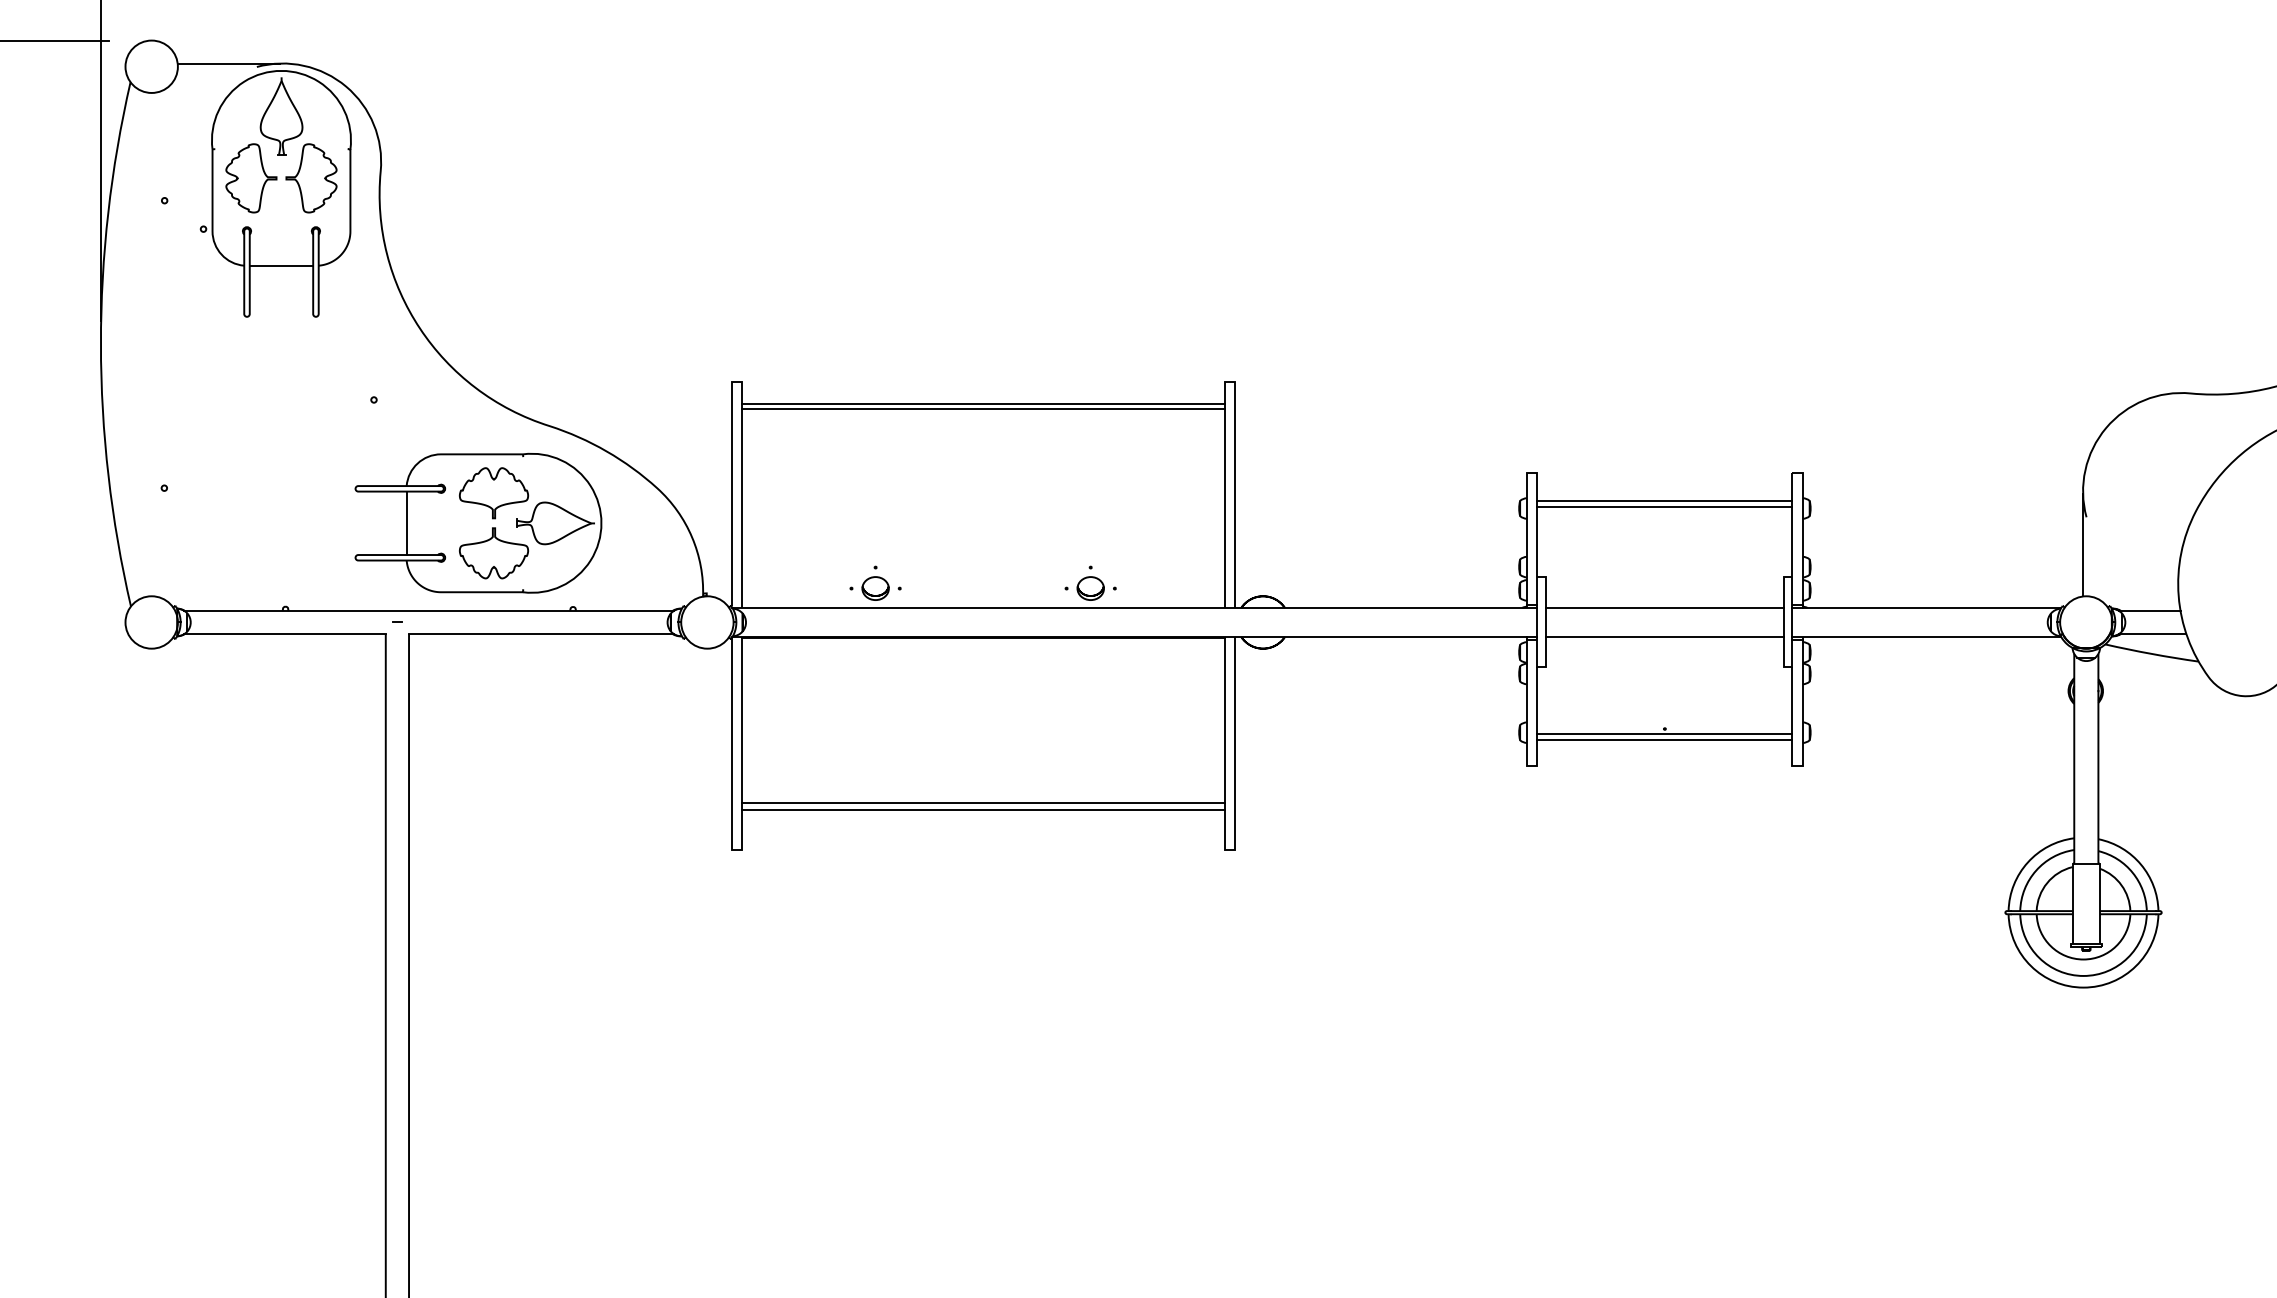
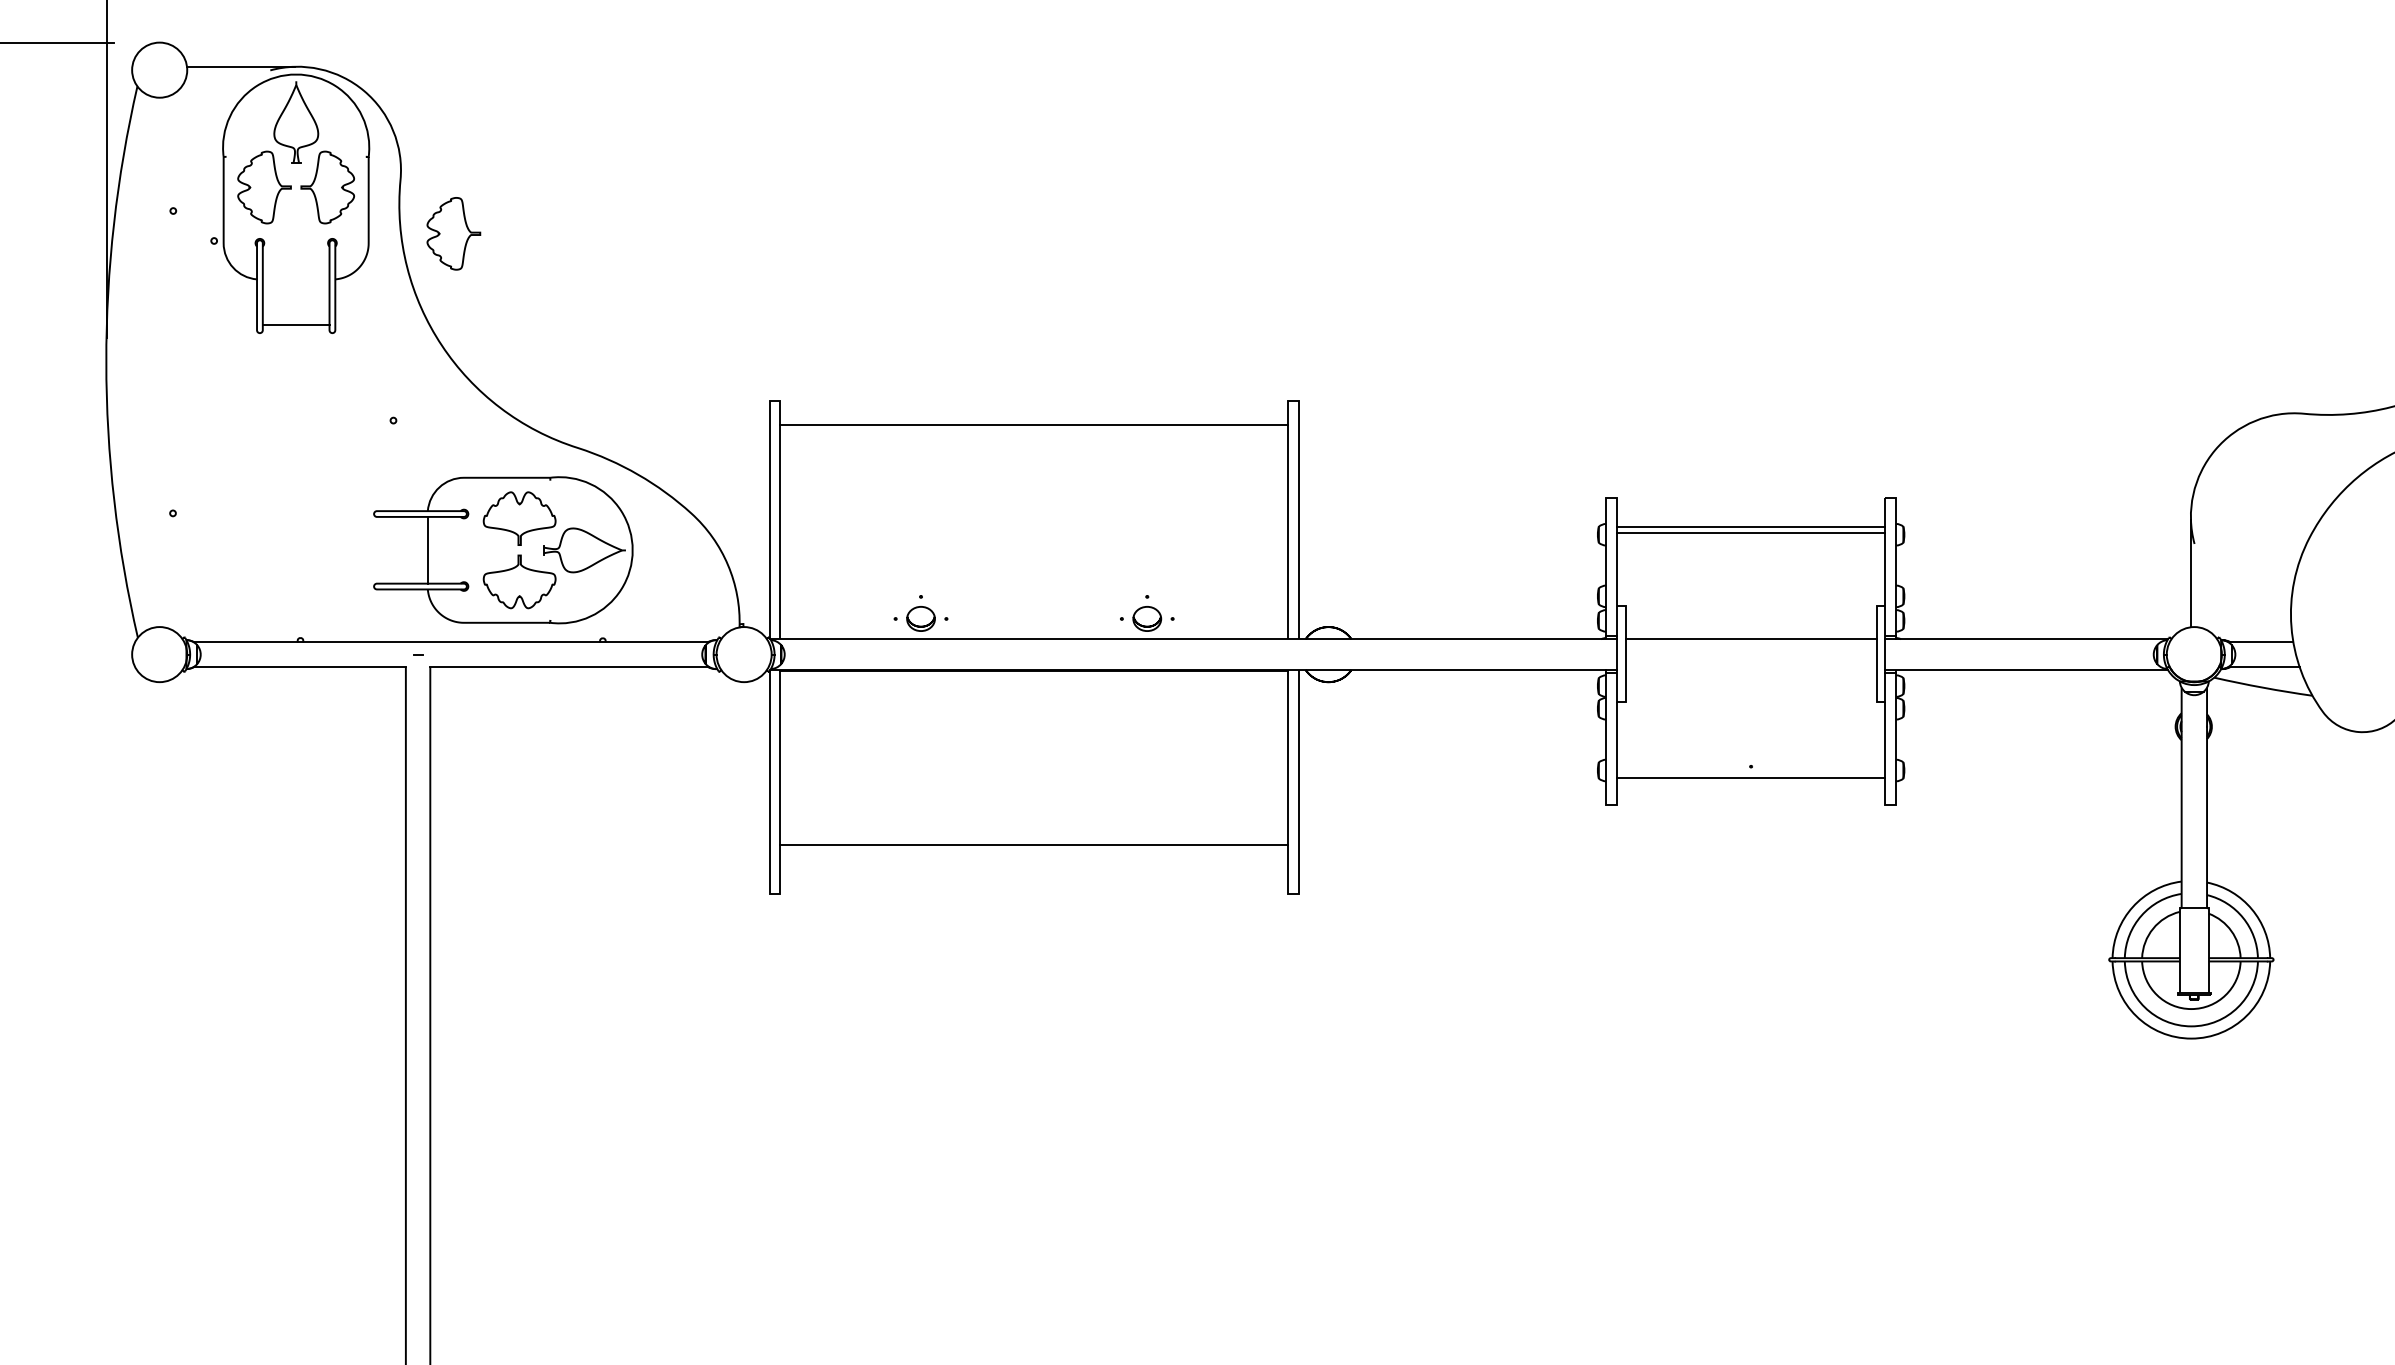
part: (431, 222) -> (453, 233), added
line: (281, 265) -> (296, 324), moved
line: (982, 408) -> (1033, 429), removed
line: (1664, 637) -> (1750, 670), removed
line: (1664, 734) -> (1750, 772), removed
line: (982, 809) -> (1033, 851), removed

